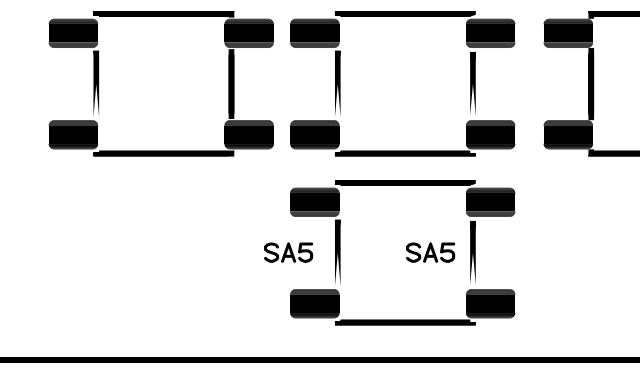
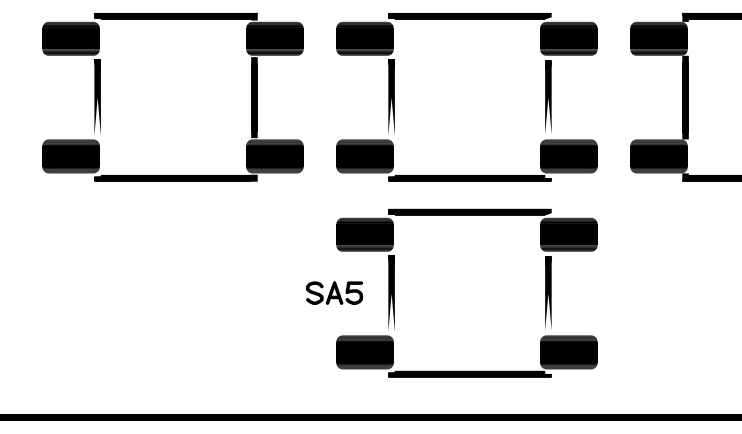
part: (99, 83) -> (101, 96), moved
part: (430, 252) -> (499, 292), removed

